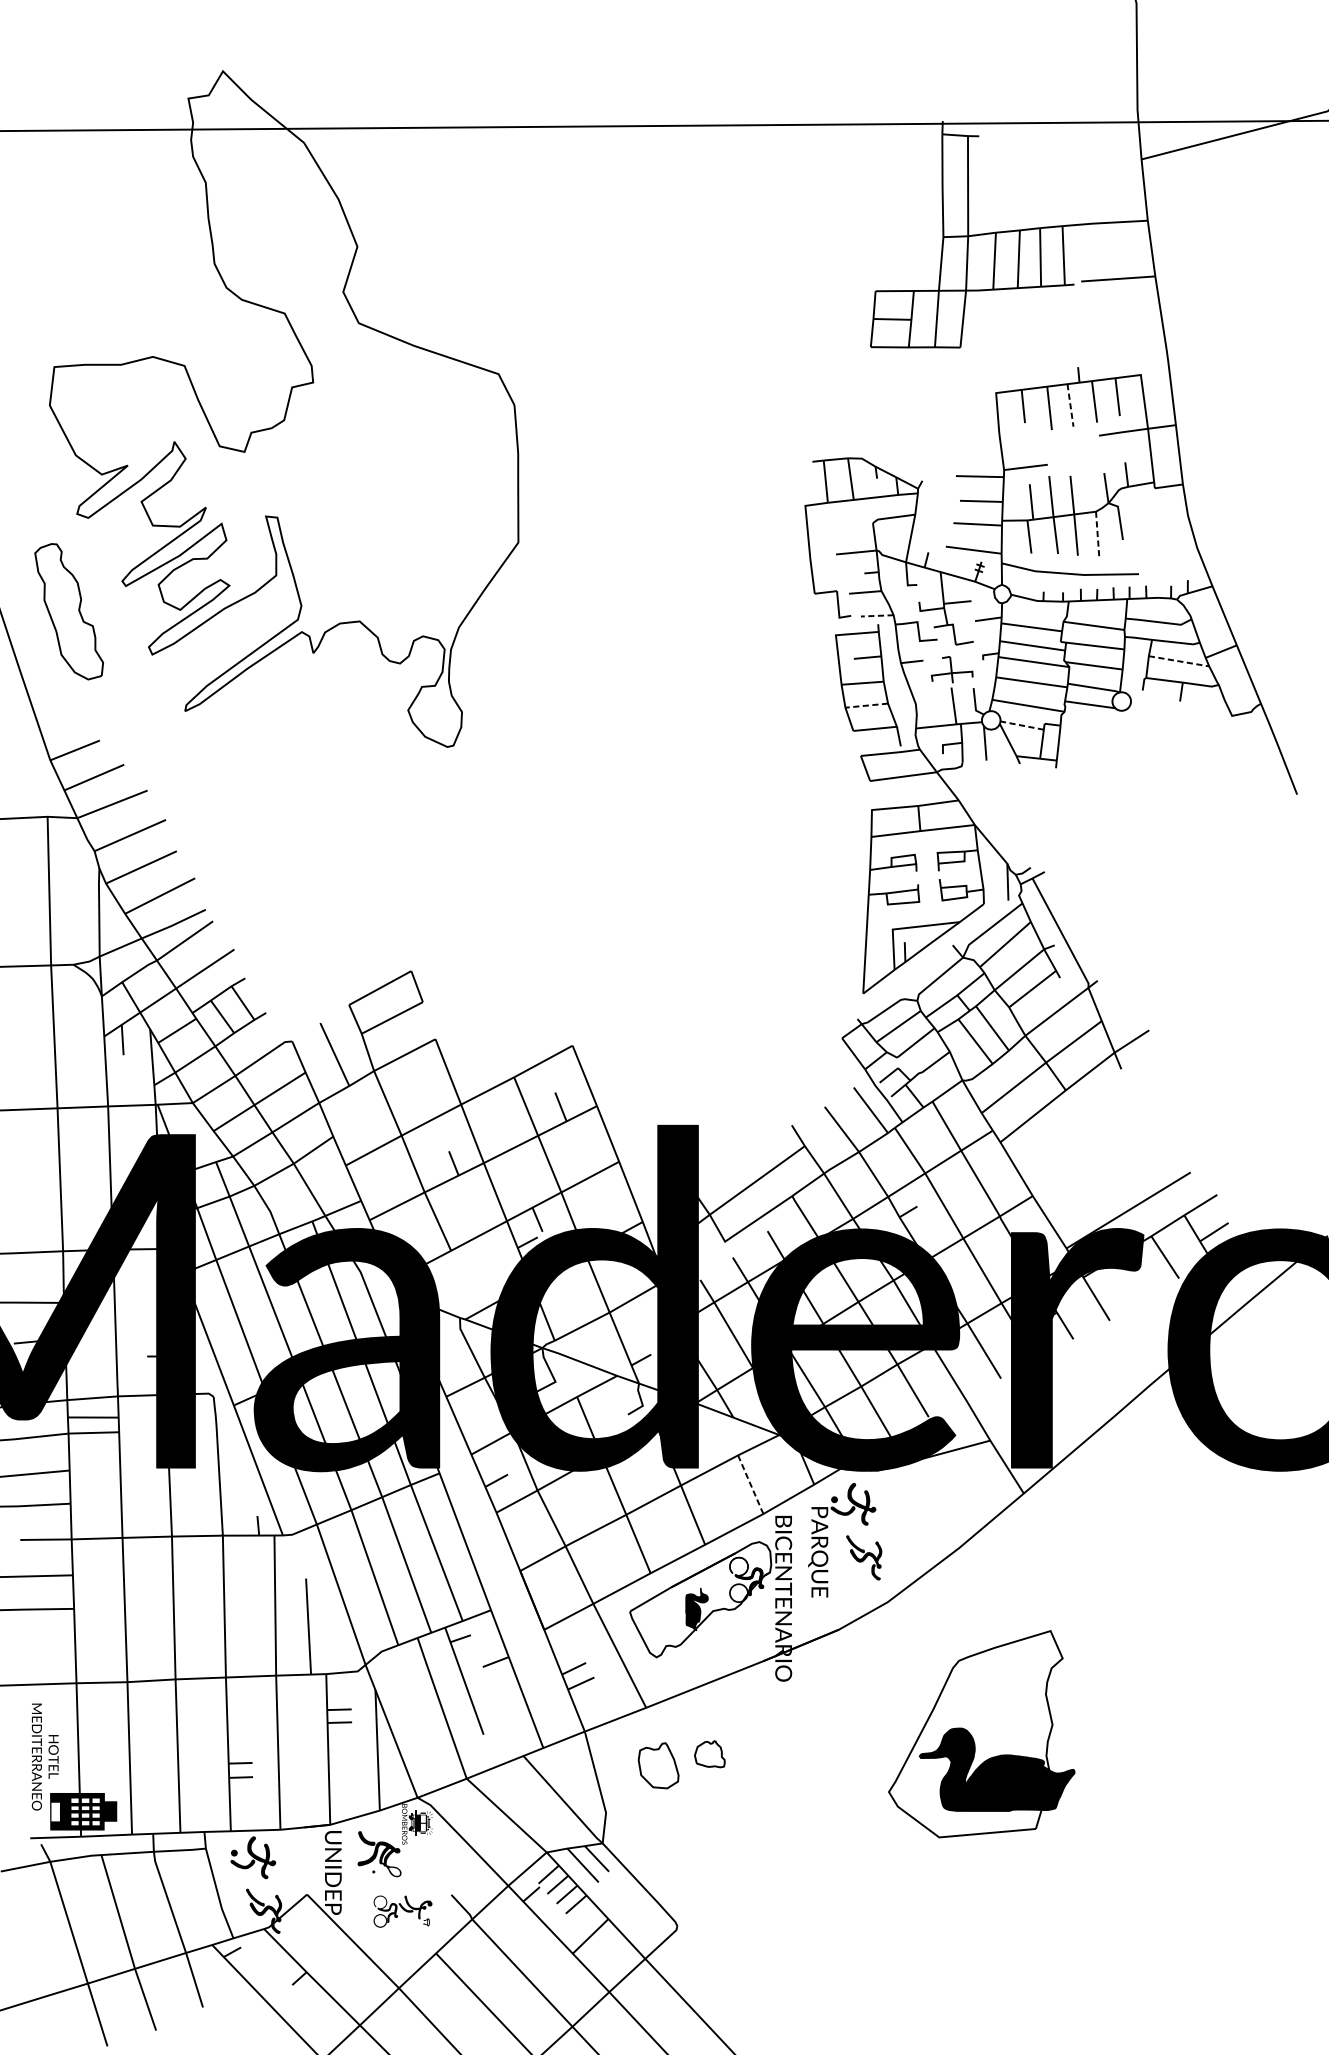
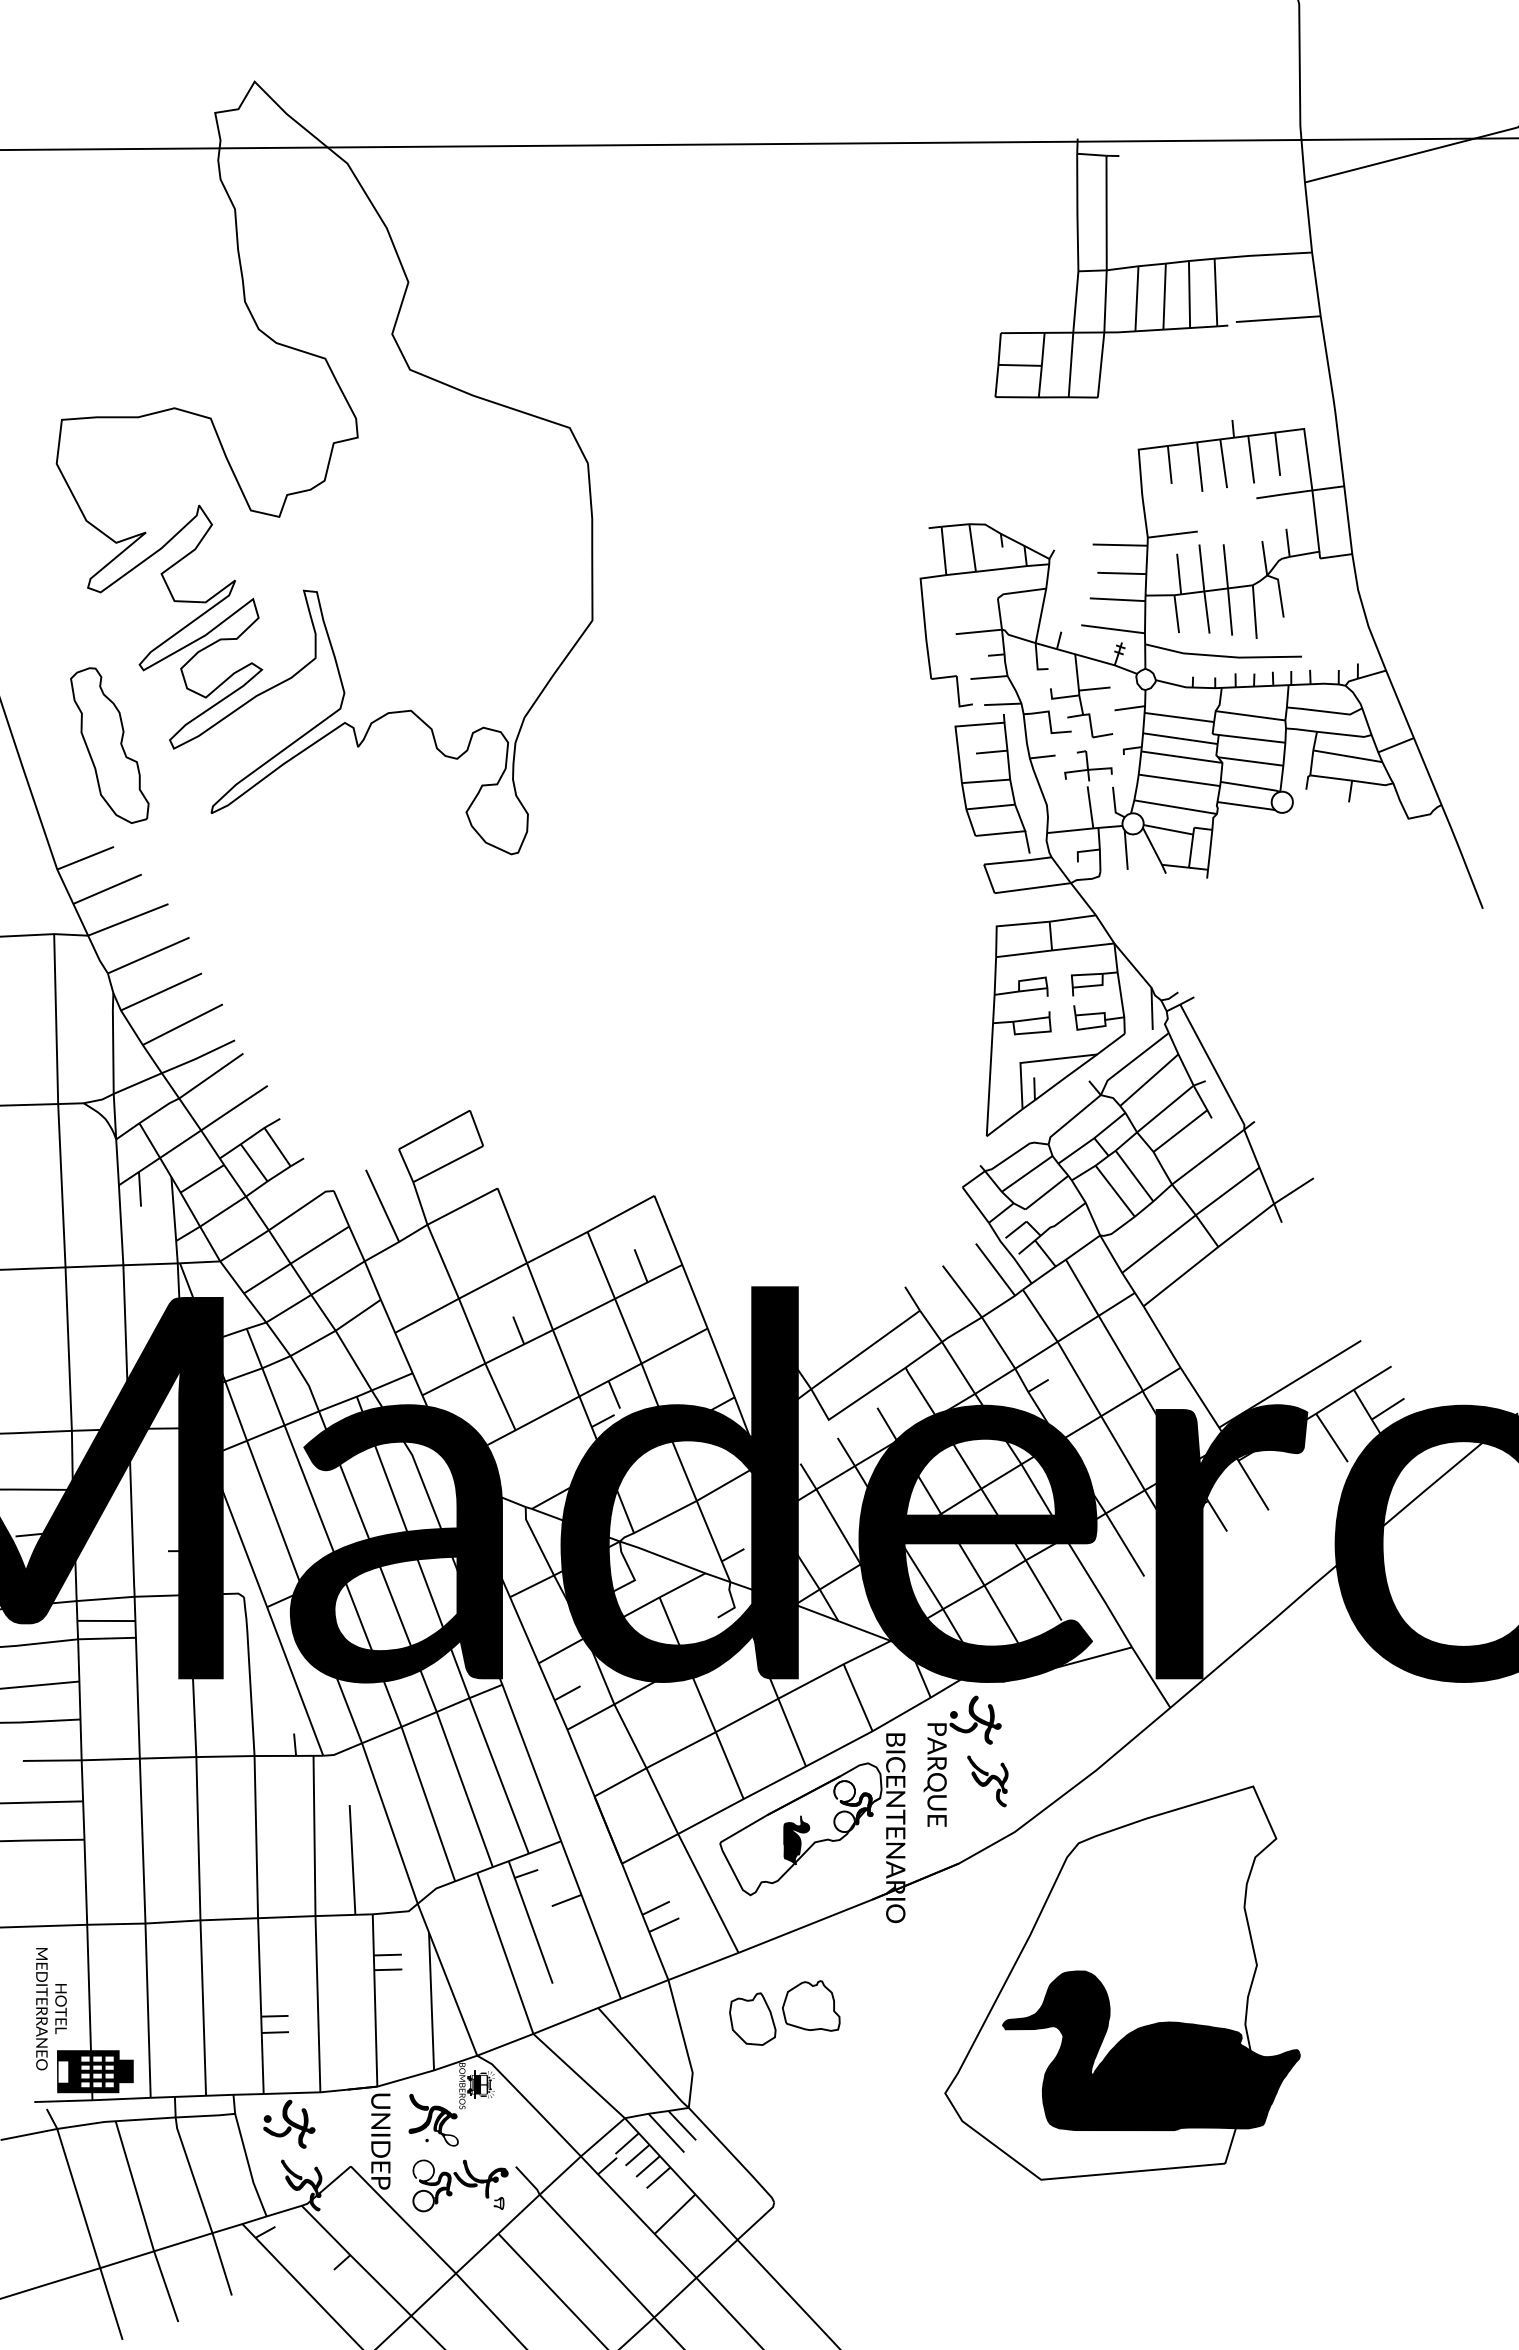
line: (1070, 405) -> (1223, 463), dashed -> solid
line: (1097, 535) -> (1254, 612), dashed -> solid
part: (68, 611) -> (109, 745), moved
line: (876, 616) -> (1001, 704), dashed -> solid
line: (1179, 661) -> (1348, 756), dashed -> solid
line: (865, 706) -> (989, 807), dashed -> solid
line: (1021, 725) -> (1167, 829), dashed -> solid
line: (750, 1484) -> (857, 1697), dashed -> solid
part: (981, 1733) -> (1122, 1982), size x1.67
part: (709, 1753) -> (811, 2005), size x1.67
part: (402, 1911) -> (460, 2185), size x1.43

